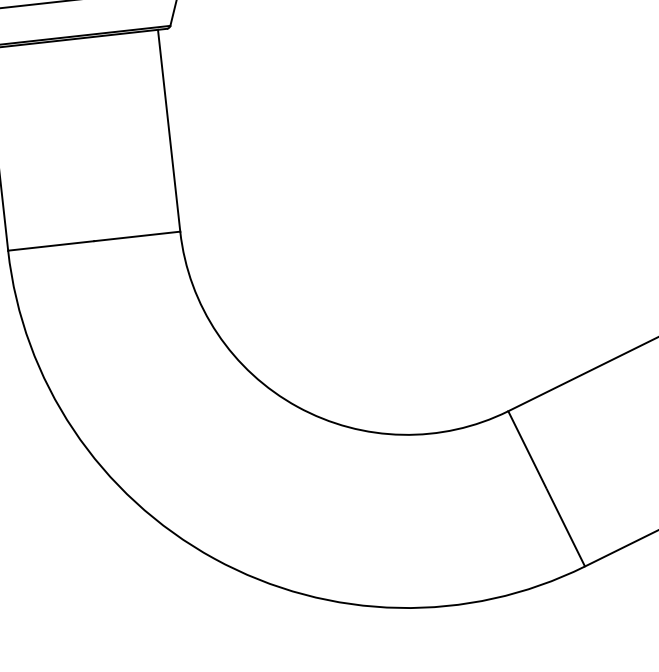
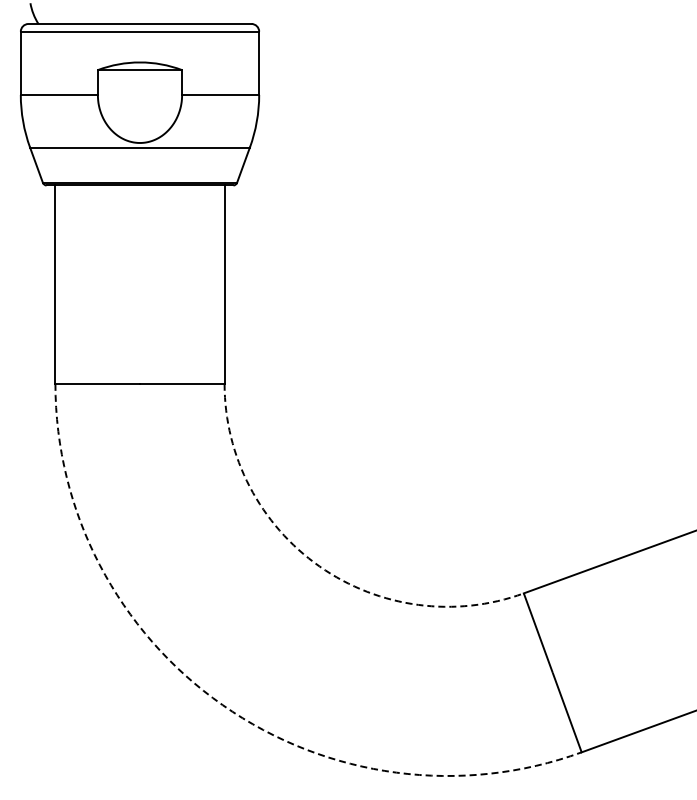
arc: (297, 406) -> (319, 566), solid -> dashed
arc: (214, 559) -> (222, 705), solid -> dashed

